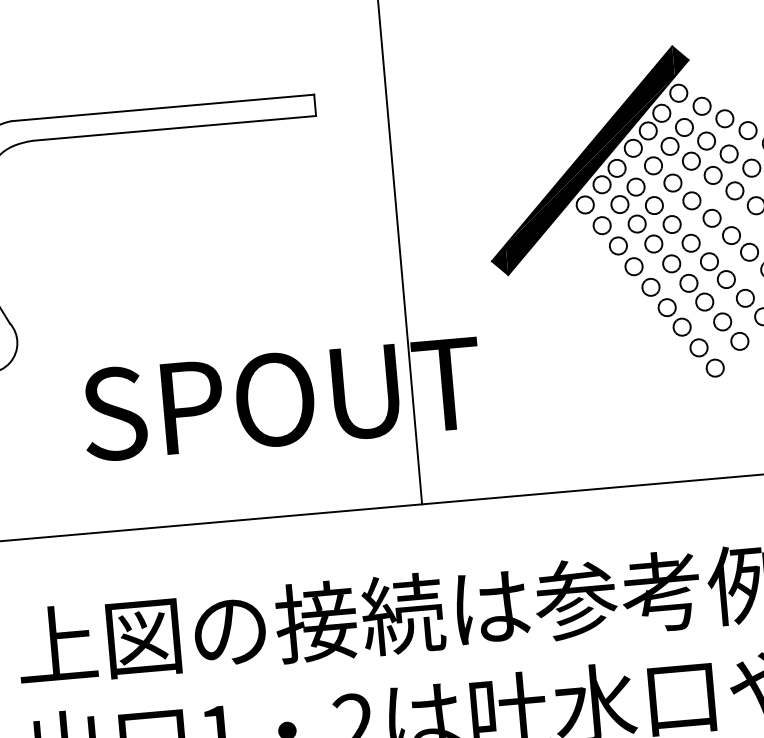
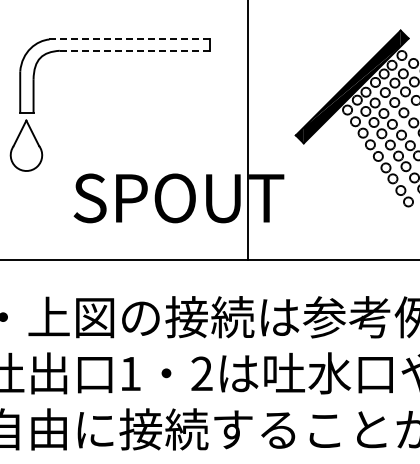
line: (164, 107) -> (130, 39), solid -> dashed
line: (175, 127) -> (135, 50), solid -> dashed

